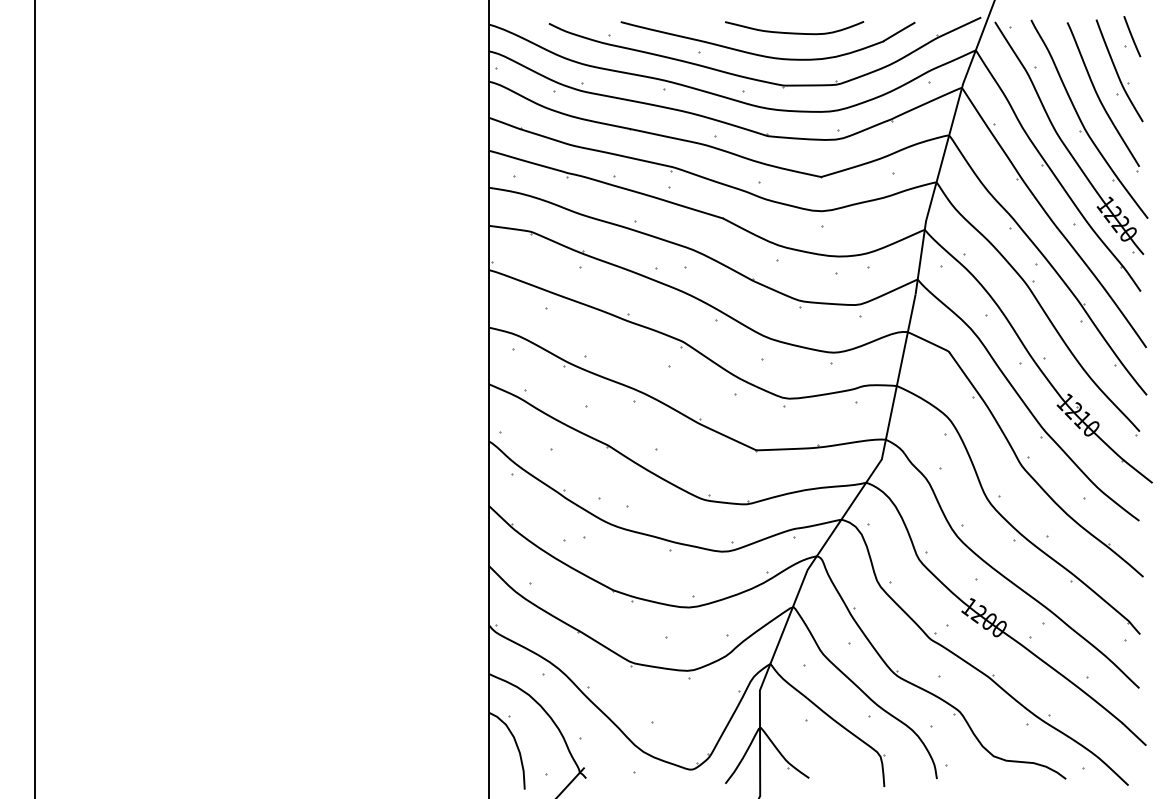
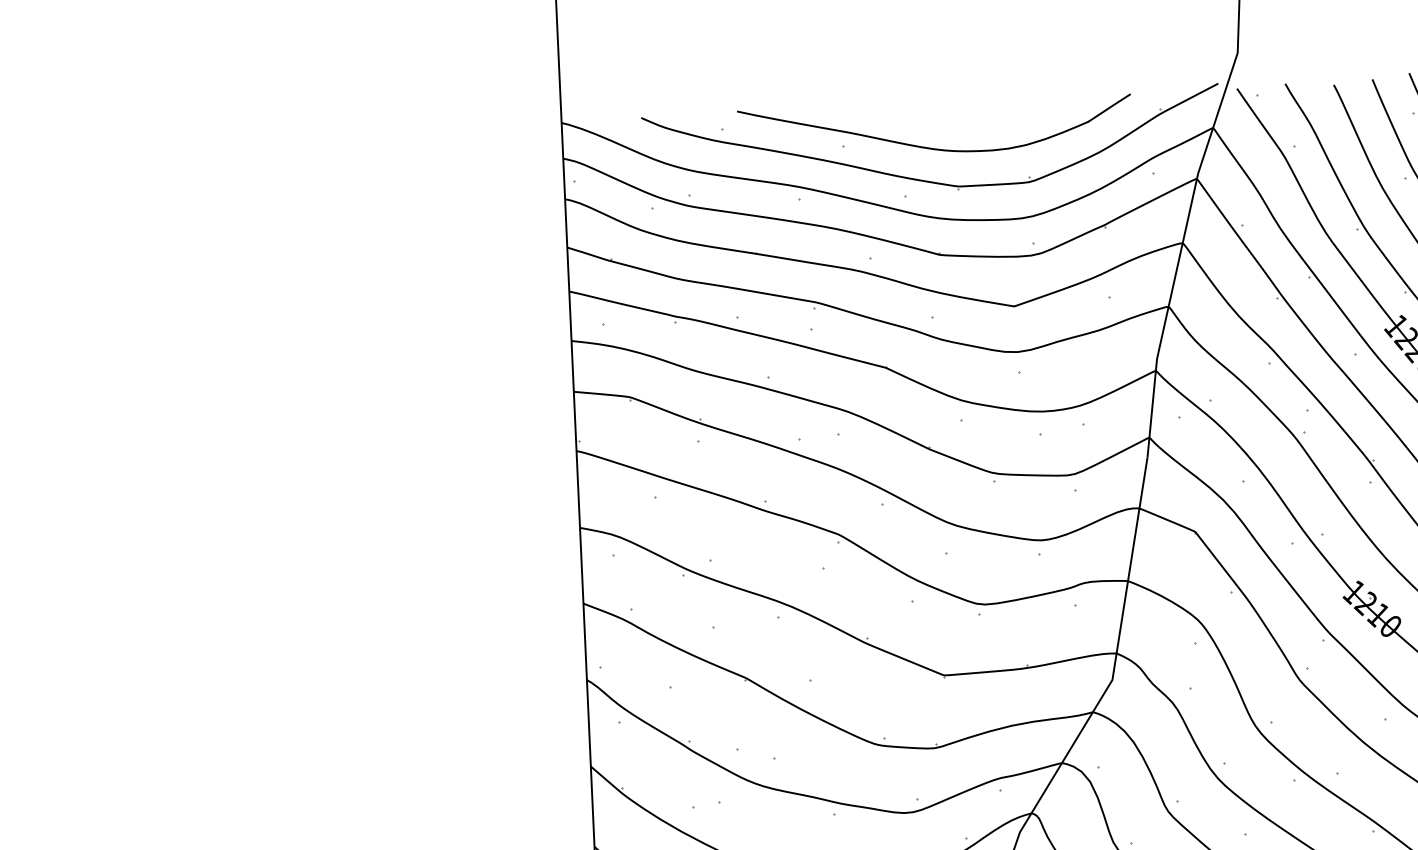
curve: (794, 32) -> (969, 114), removed

